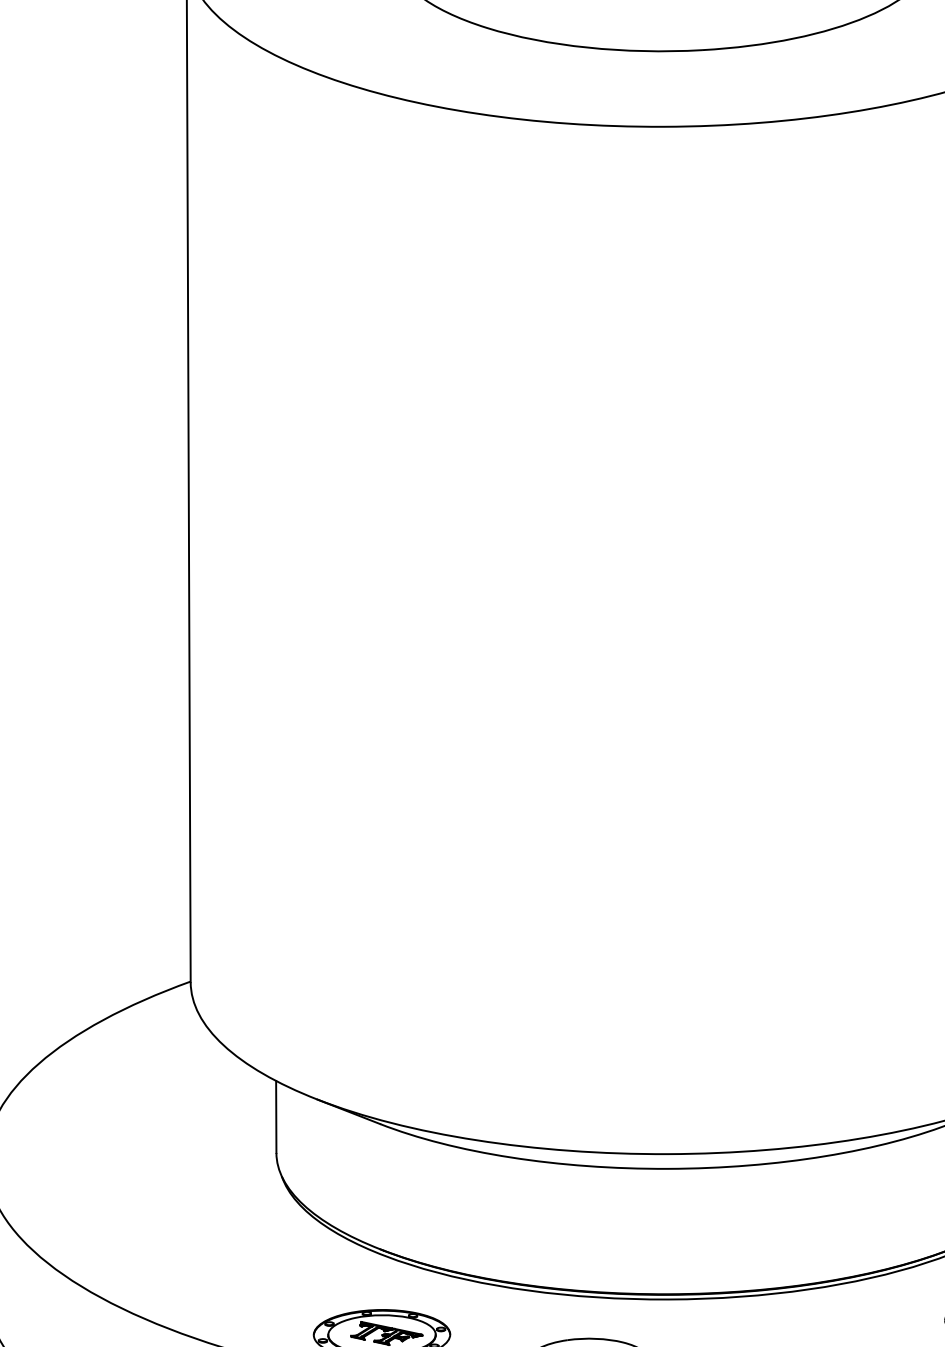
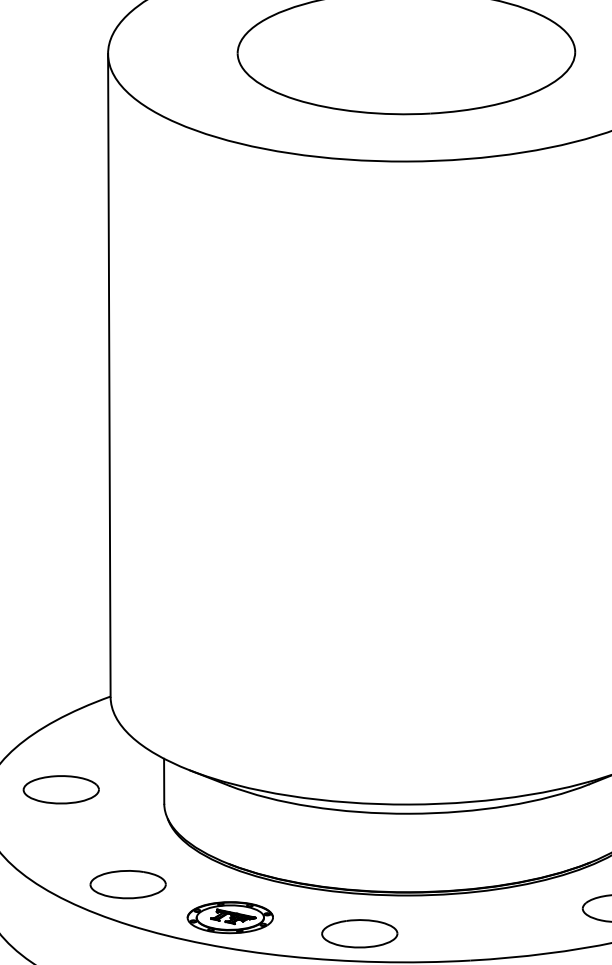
part: (110, 1130) -> (60, 789), added
part: (217, 1281) -> (127, 884), added

